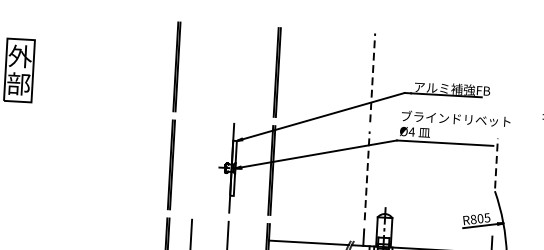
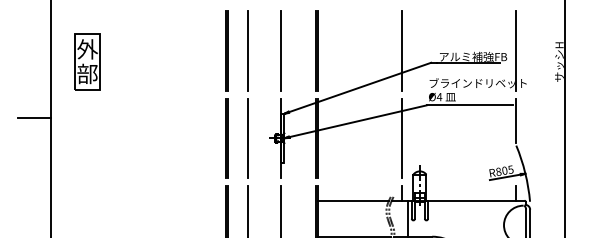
line: (200, 67) -> (248, 50), added
line: (237, 69) -> (281, 50), added
line: (372, 77) -> (401, 50), dashed -> solid
line: (501, 84) -> (516, 50), added
line: (496, 163) -> (516, 120), dashed -> solid
line: (195, 165) -> (248, 137), added
line: (366, 176) -> (401, 138), dashed -> solid

